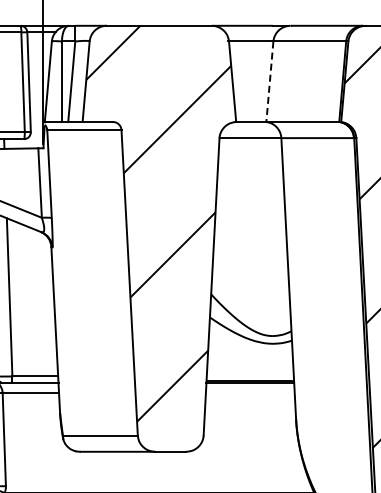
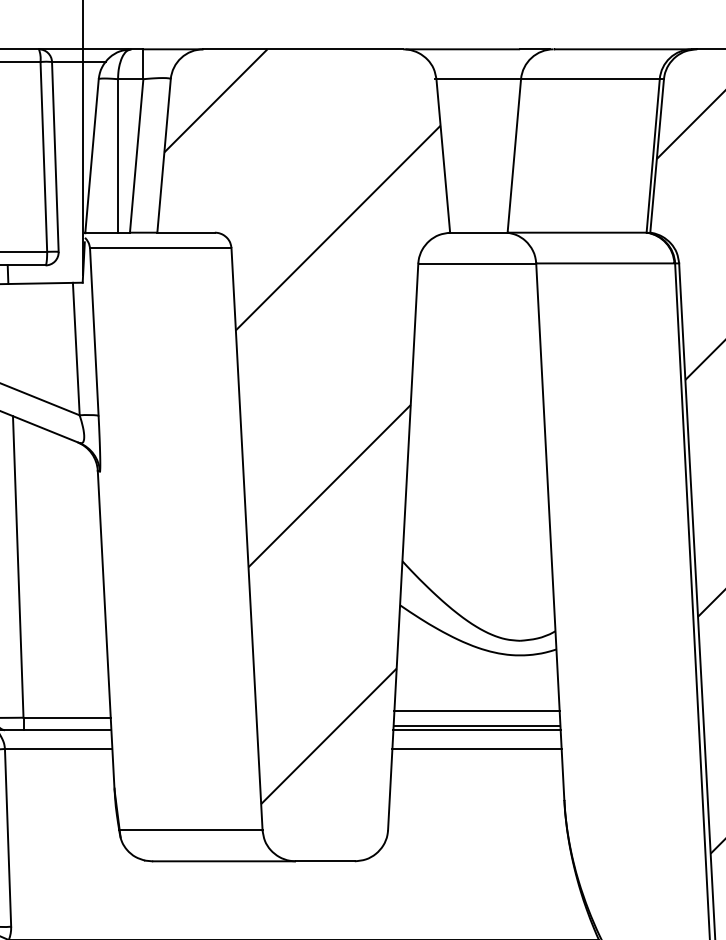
line: (269, 82) -> (513, 157), dashed -> solid
line: (250, 372) -> (477, 710), added
line: (249, 392) -> (475, 748), added

